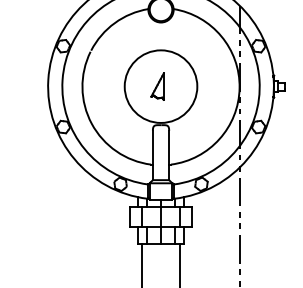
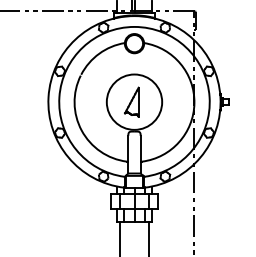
part: (157, 85) -> (131, 101), size x1.43

